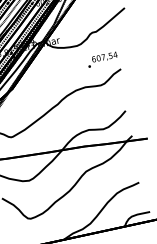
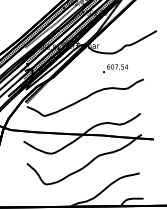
text: (102, 59) -> (115, 68), moved

